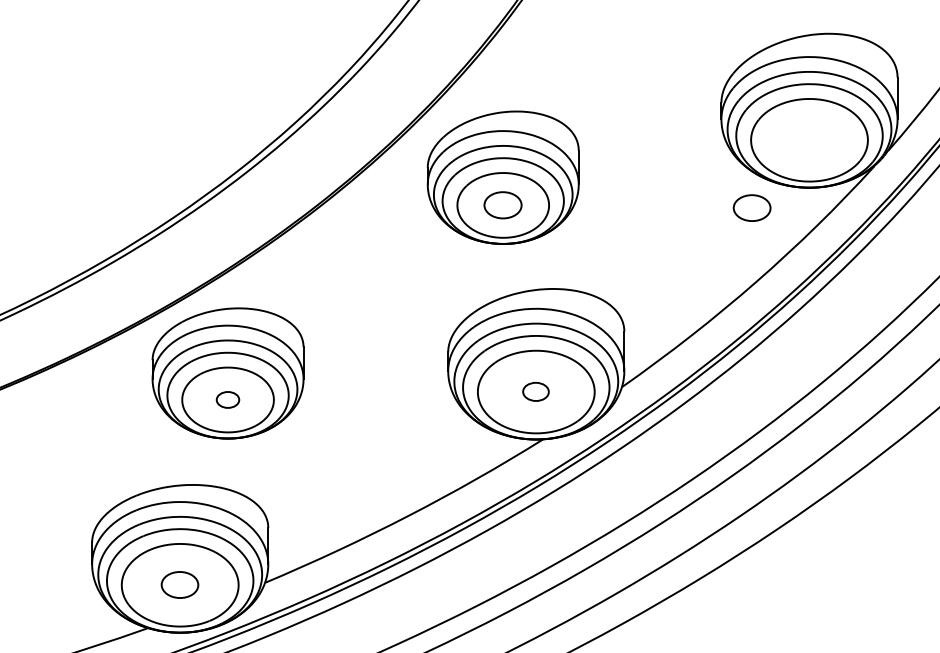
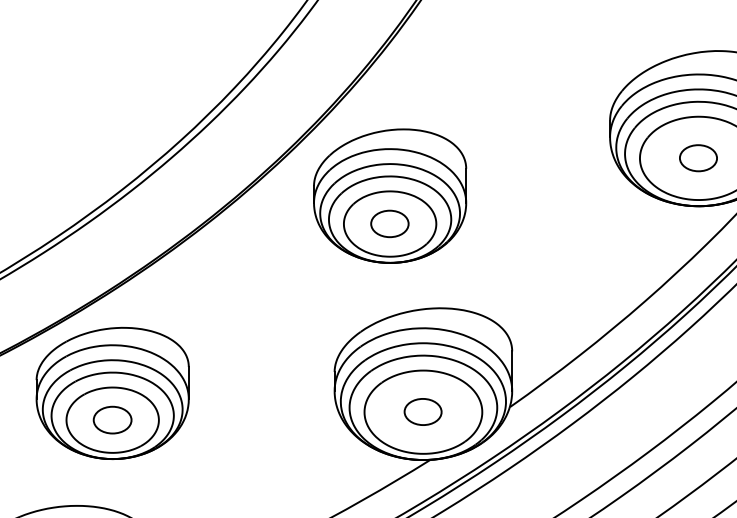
part: (751, 207) -> (697, 157), moved
part: (535, 391) -> (422, 411), size x1.43
part: (227, 399) -> (112, 419), size x1.67

